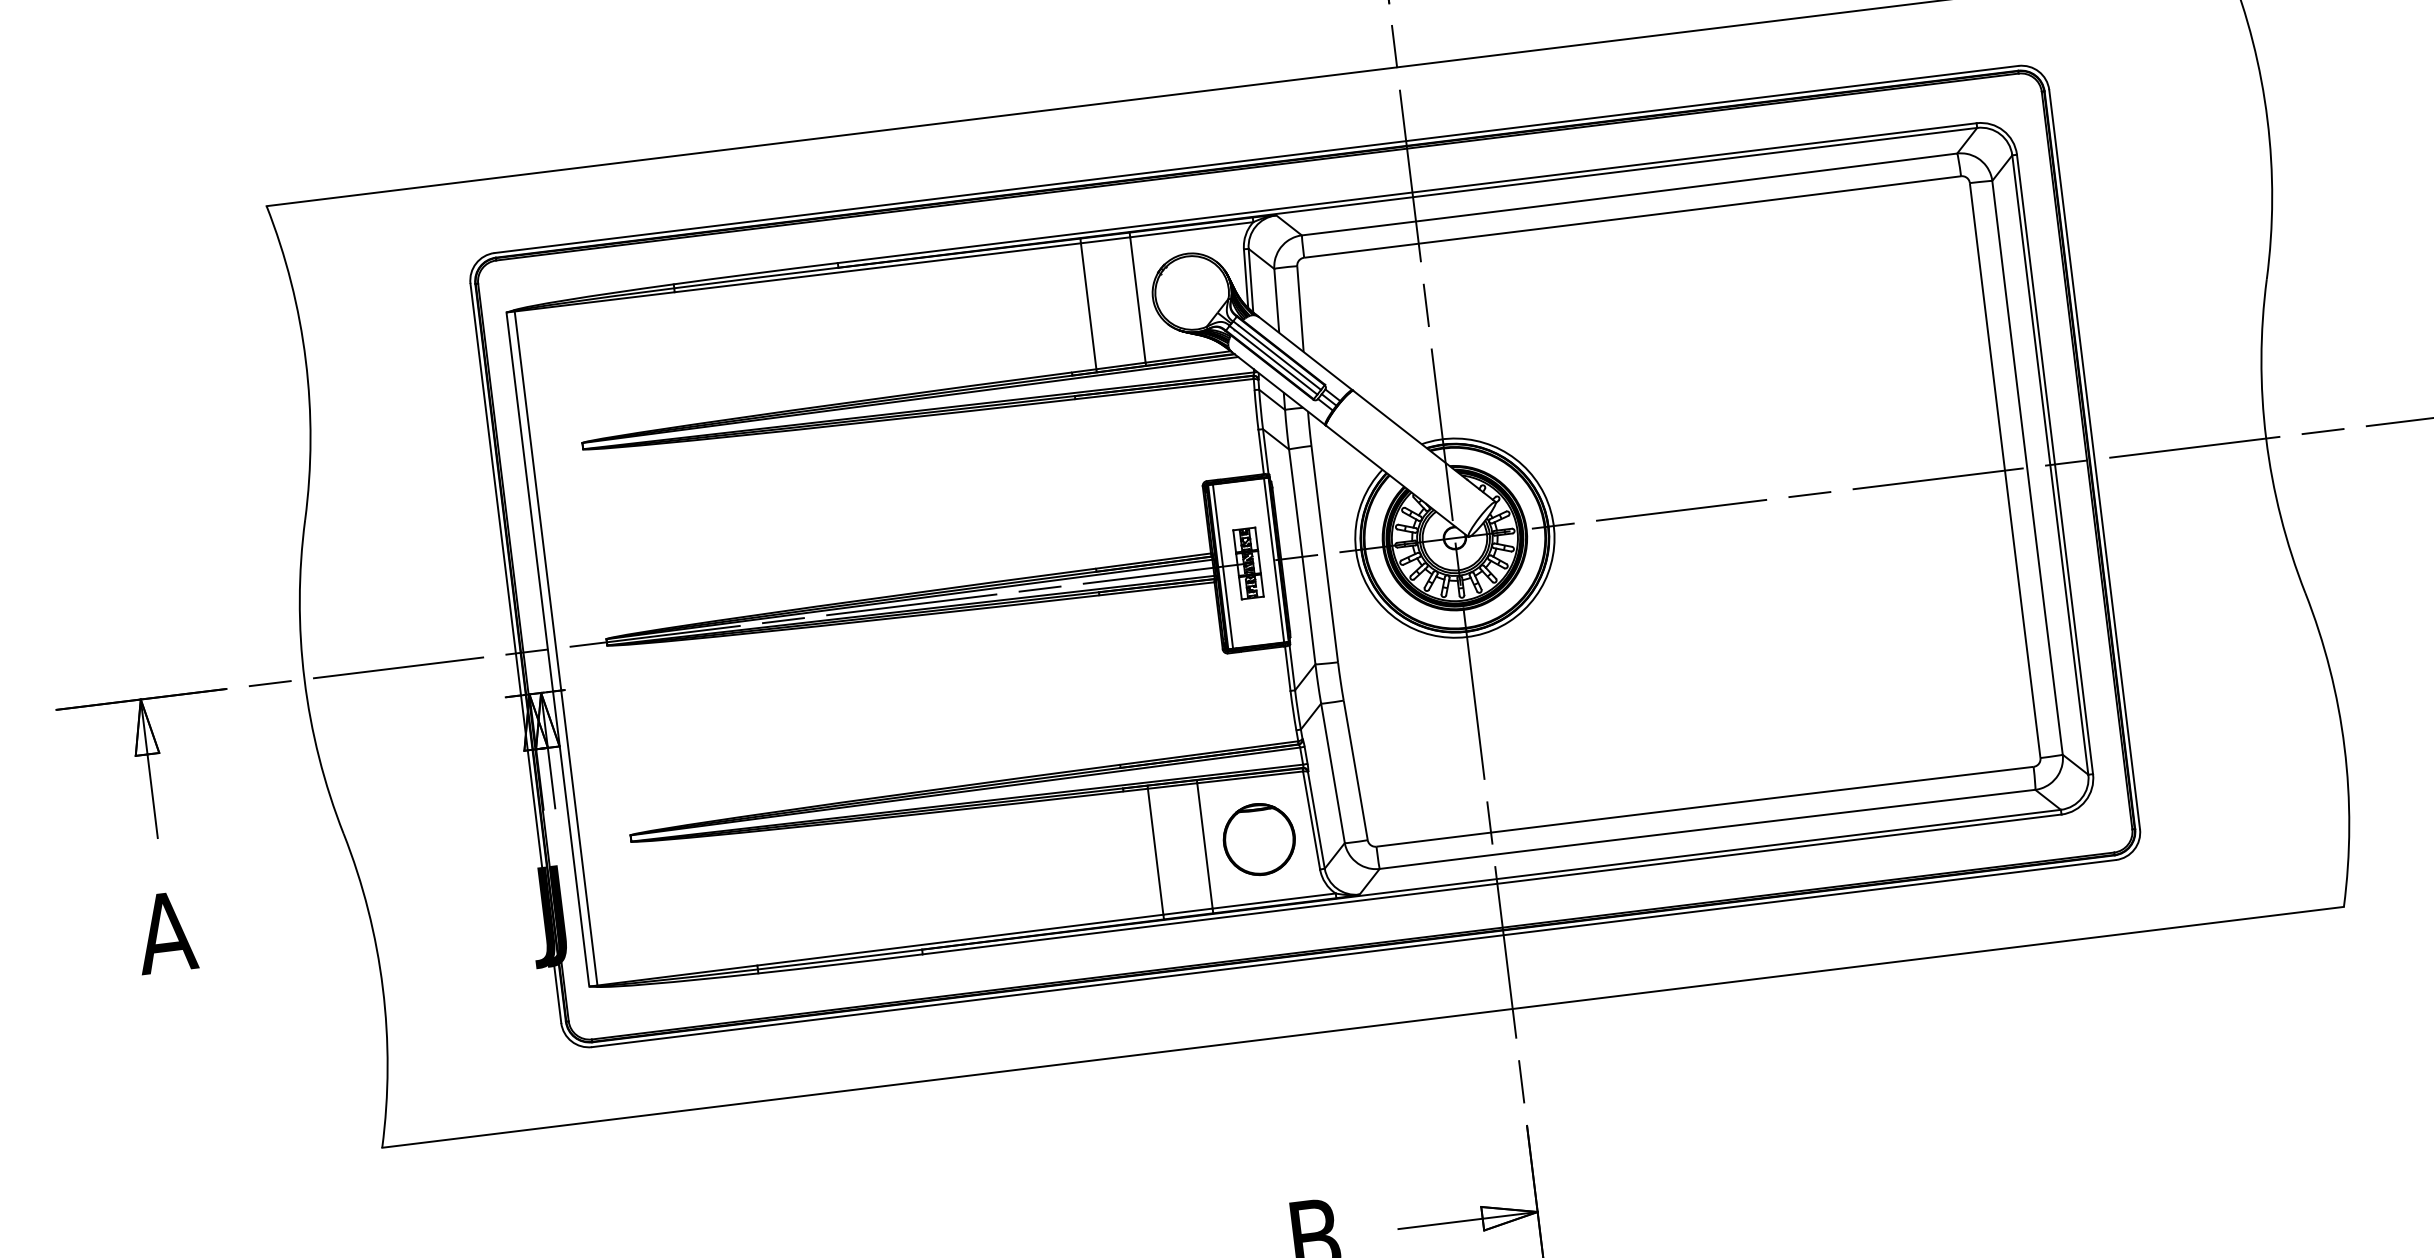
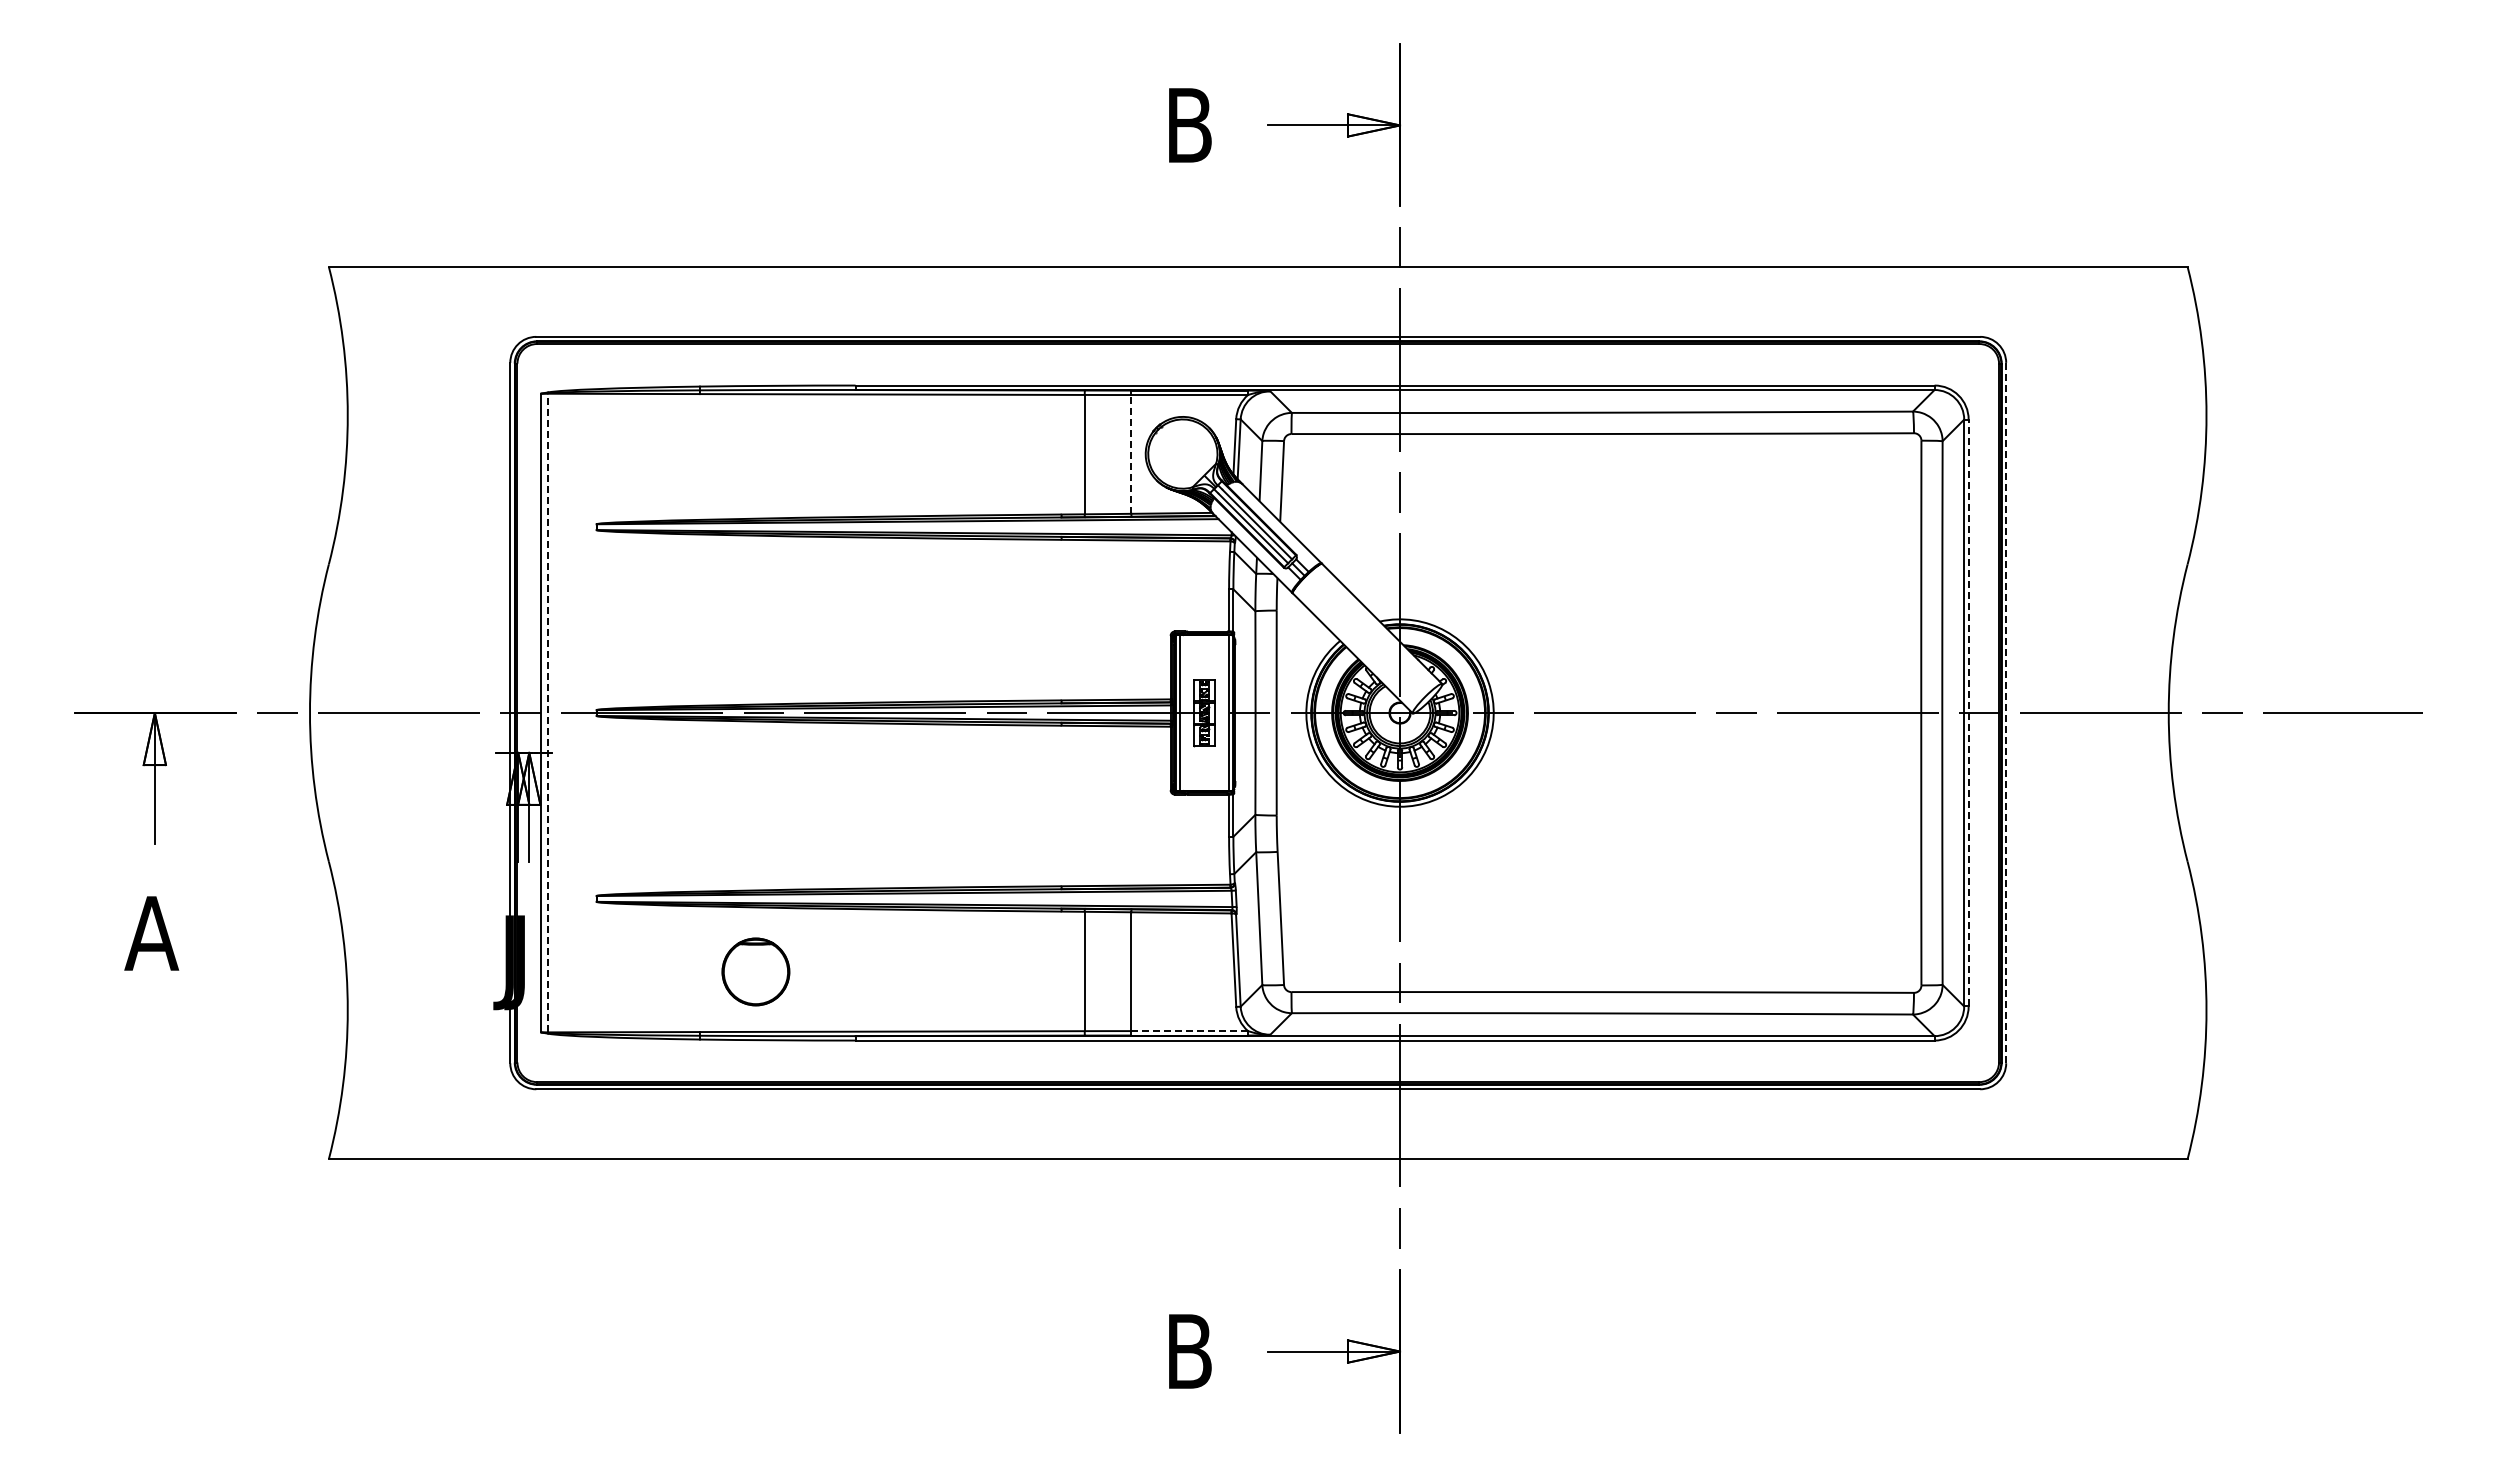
line: (1137, 299) -> (1131, 453), solid -> dashed
line: (2095, 460) -> (2006, 713), solid -> dashed
line: (2054, 463) -> (1968, 712), solid -> dashed
line: (556, 647) -> (548, 712), solid -> dashed
part: (1258, 839) -> (755, 971), moved
line: (1273, 901) -> (1189, 1031), solid -> dashed

